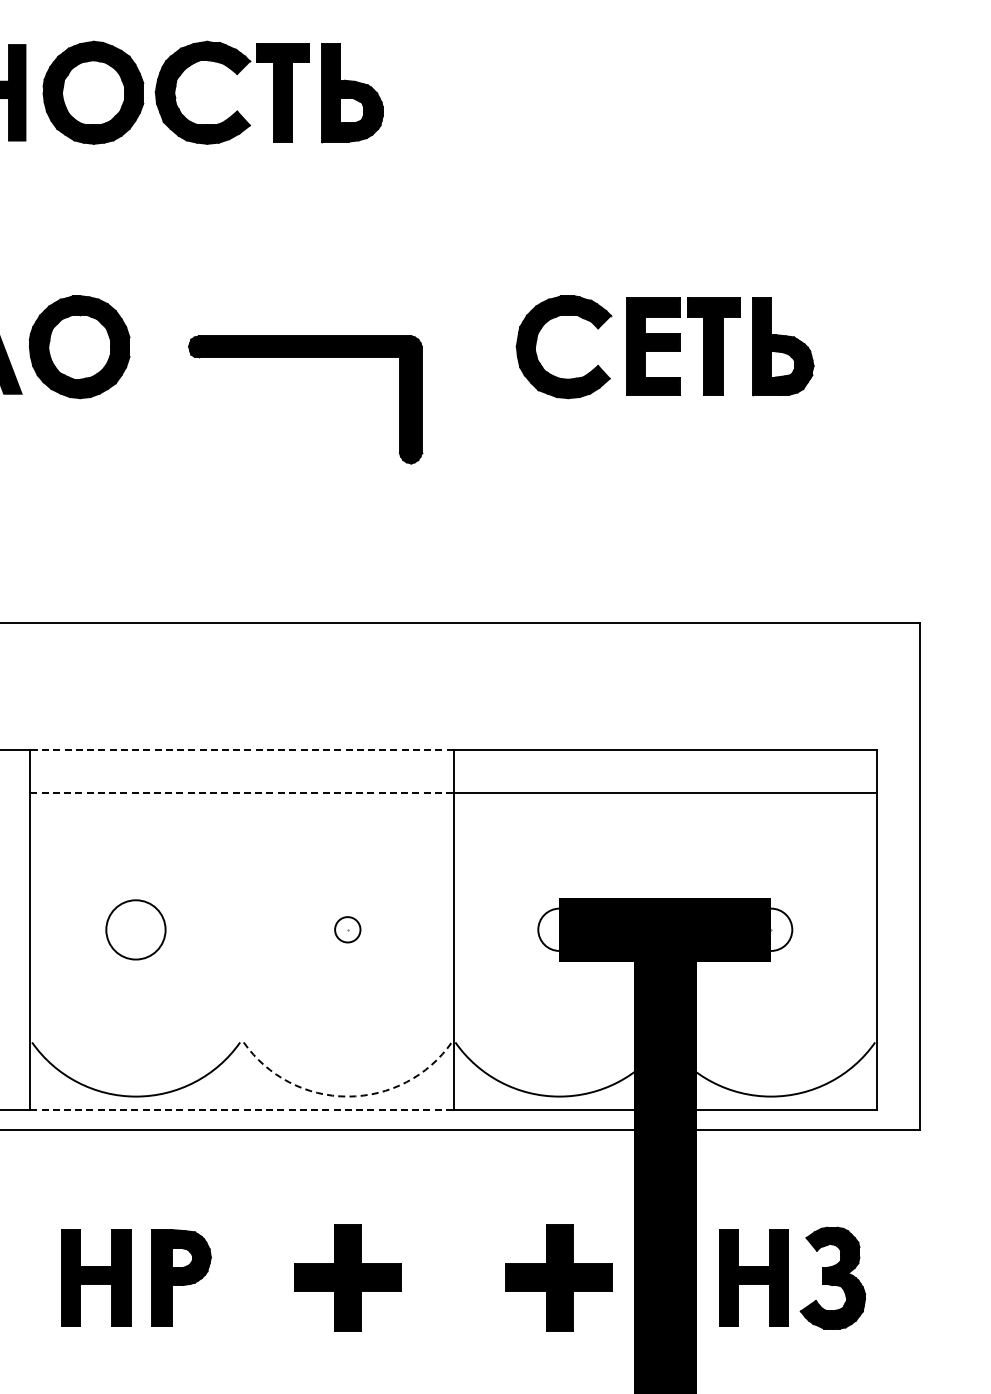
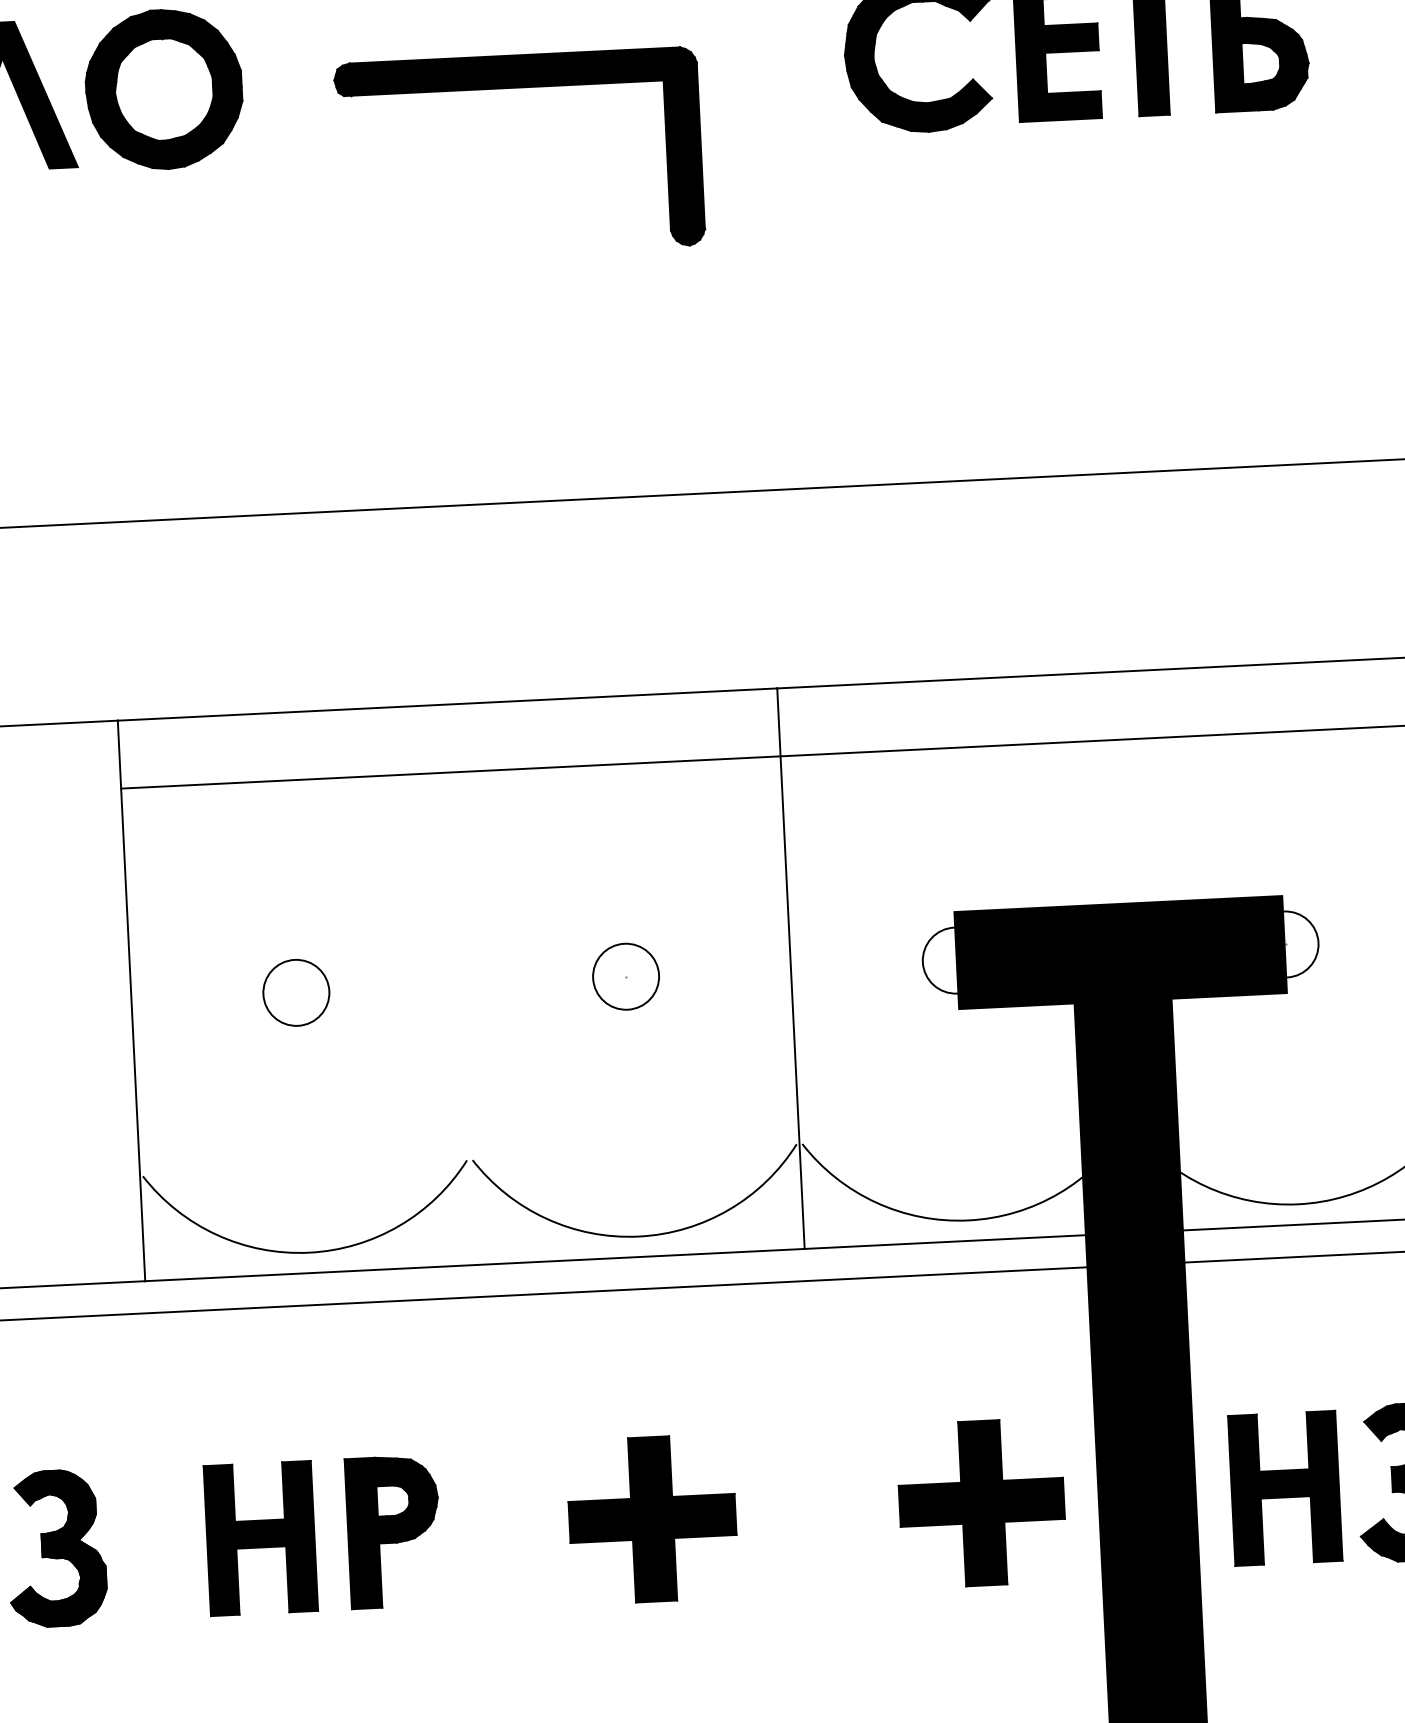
line: (241, 749) -> (446, 704), dashed -> solid
line: (241, 793) -> (450, 772), dashed -> solid
circle: (136, 929) -> (296, 992), size x0.71
circle: (347, 929) -> (625, 976), size x1.67
arc: (347, 1096) -> (638, 1236), dashed -> solid
line: (241, 1109) -> (474, 1264), dashed -> solid

